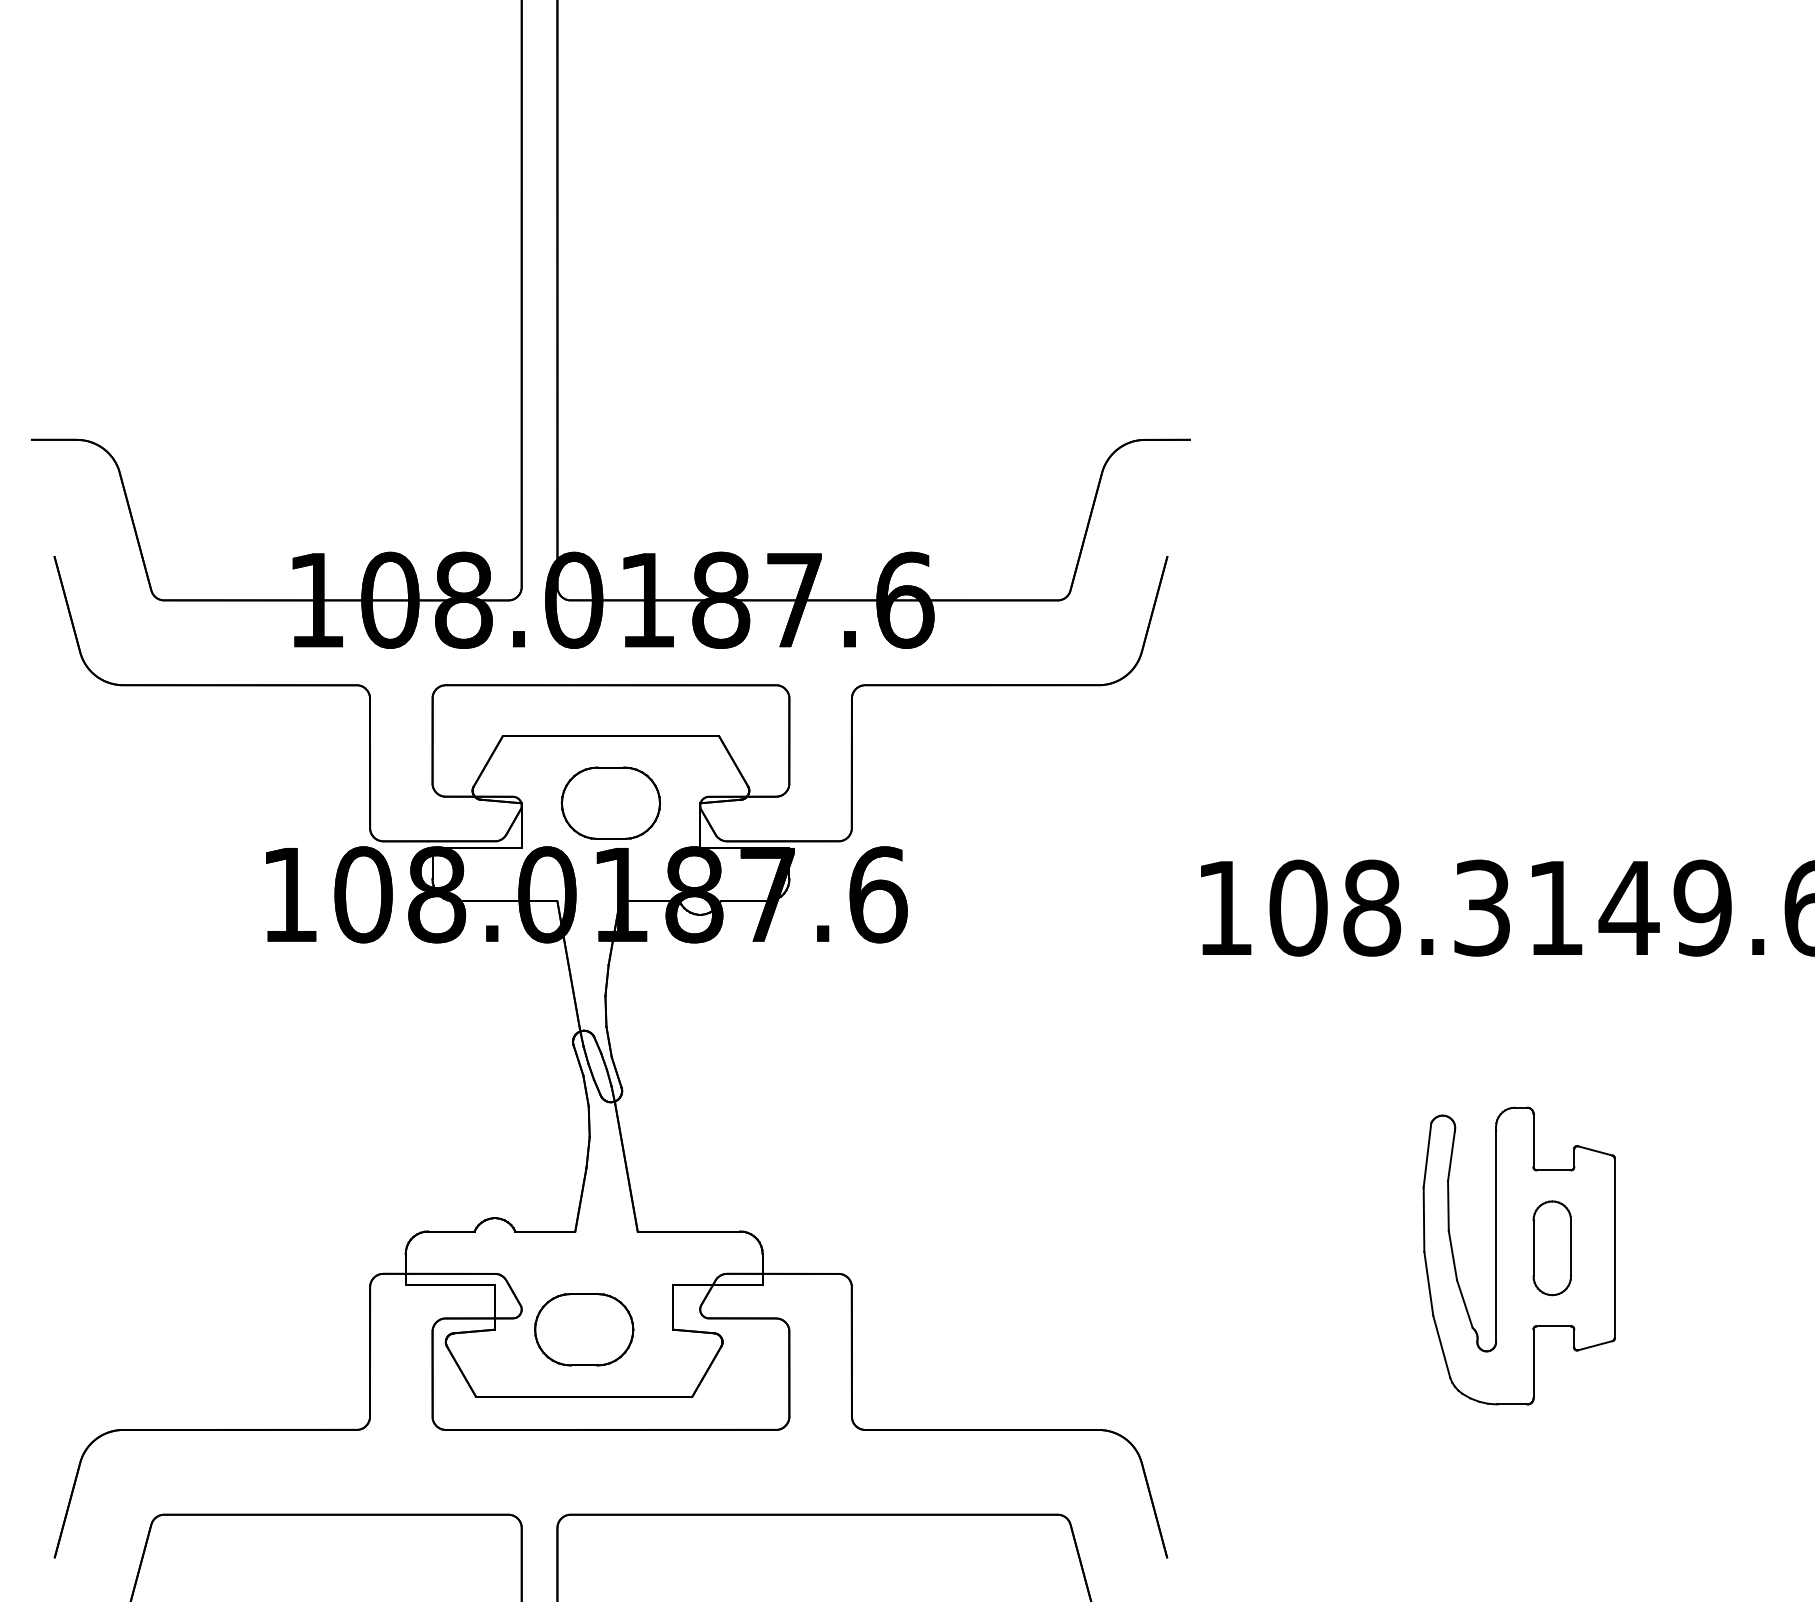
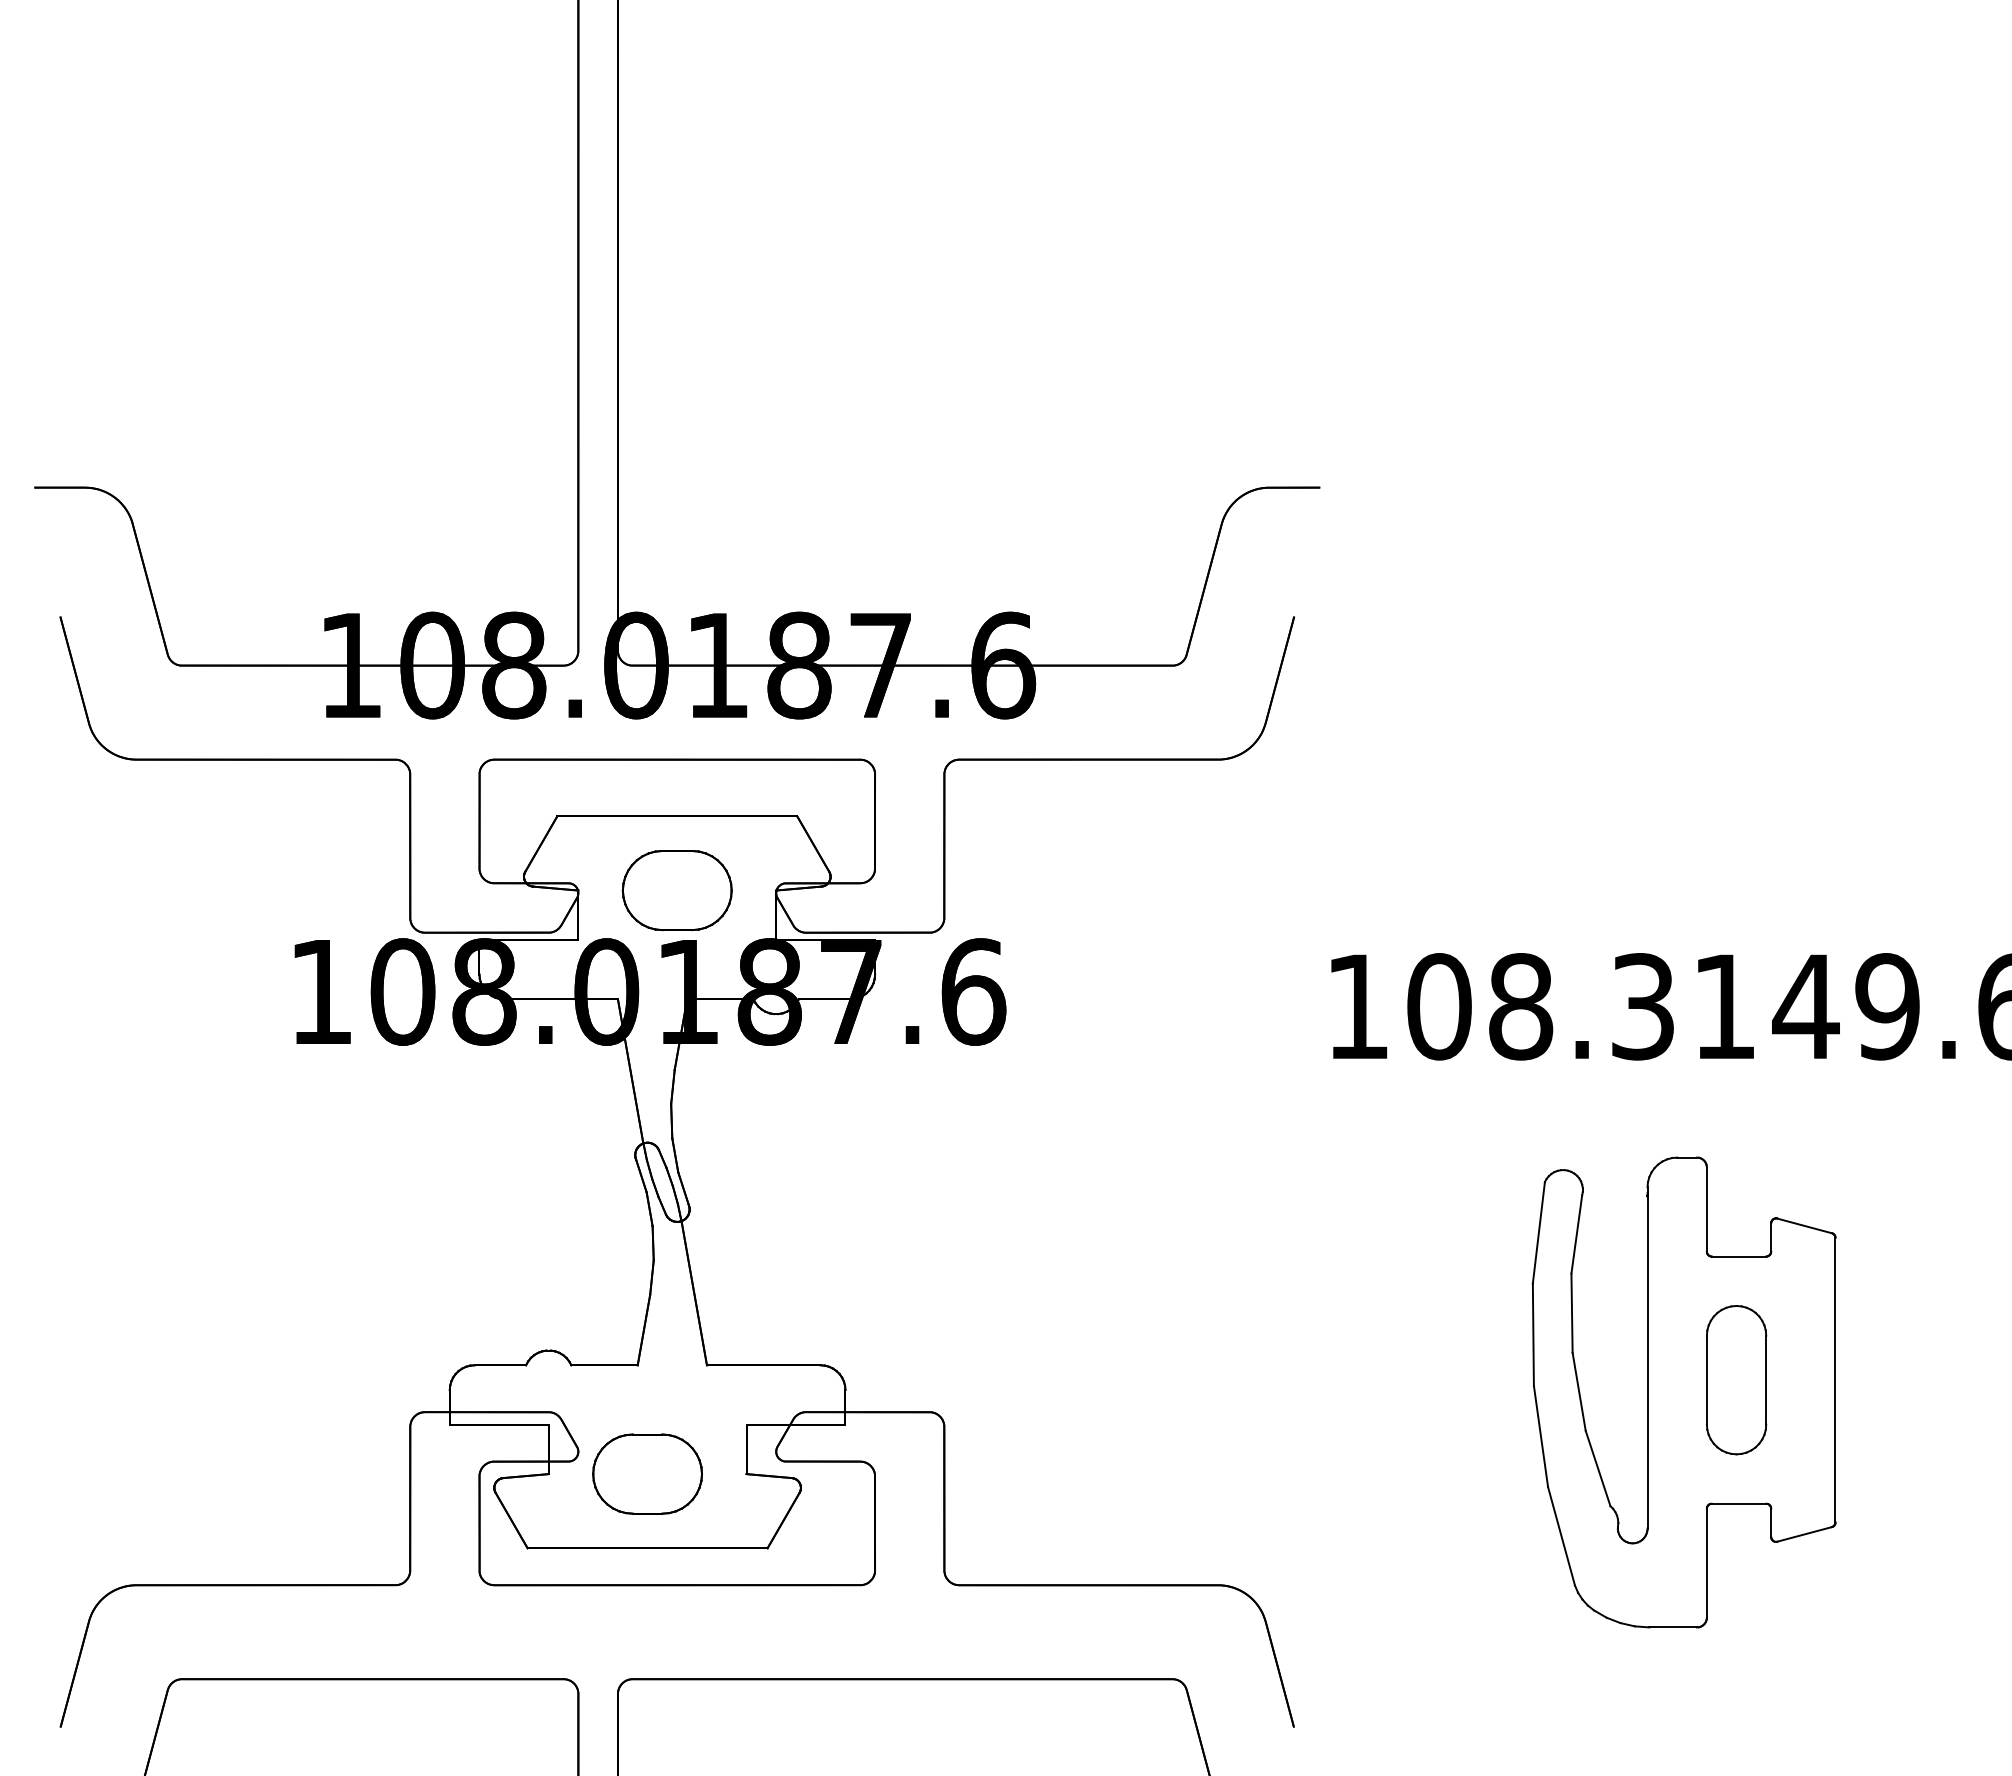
part: (1518, 1256) -> (1683, 1392), size x1.43

